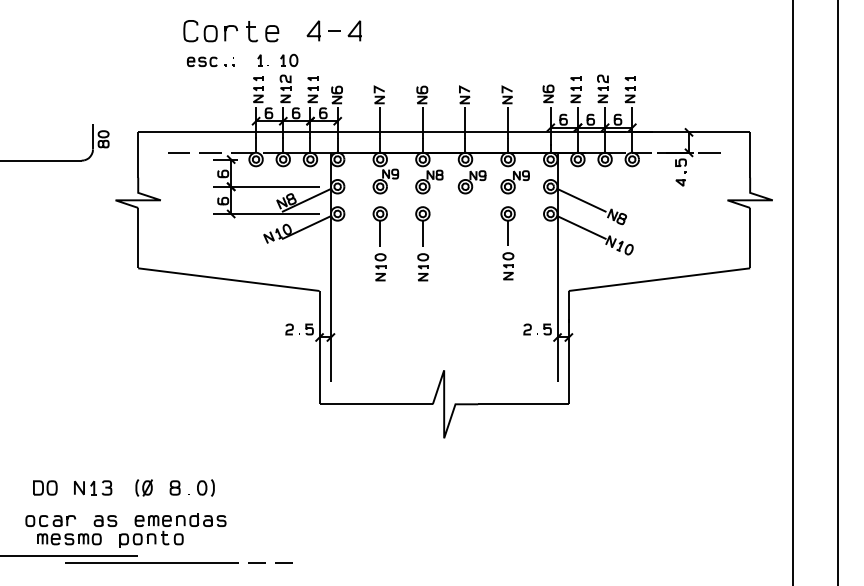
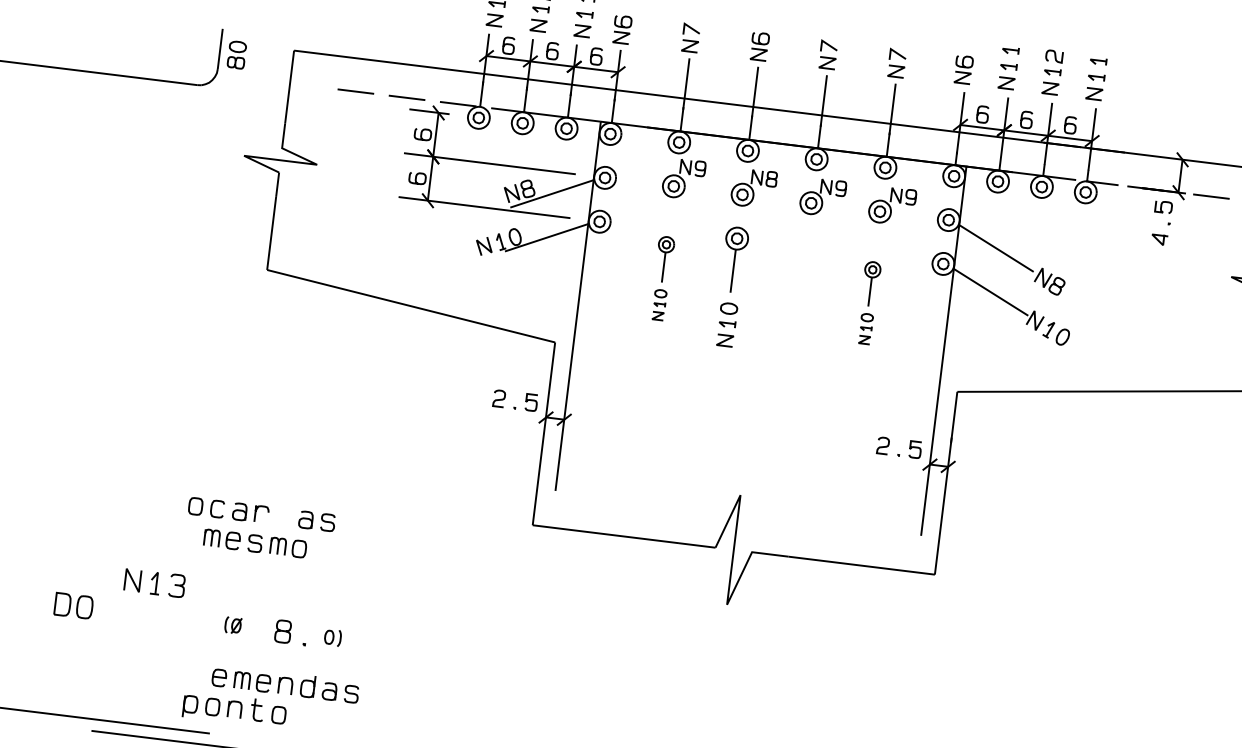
part: (379, 243) -> (661, 277), size x0.7
part: (507, 243) -> (867, 303), size x0.7
part: (93, 487) -> (155, 582), moved
part: (143, 487) -> (232, 624), size x0.6
part: (205, 487) -> (332, 636), size x0.6
part: (71, 530) -> (260, 529), moved

